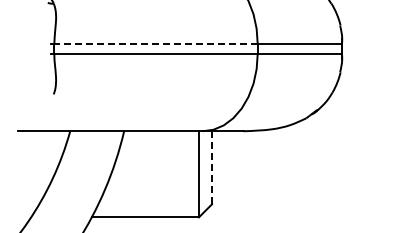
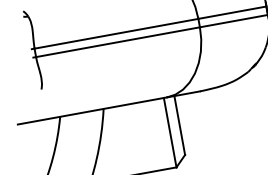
line: (156, 43) -> (116, 33), dashed -> solid
line: (212, 167) -> (180, 125), dashed -> solid

